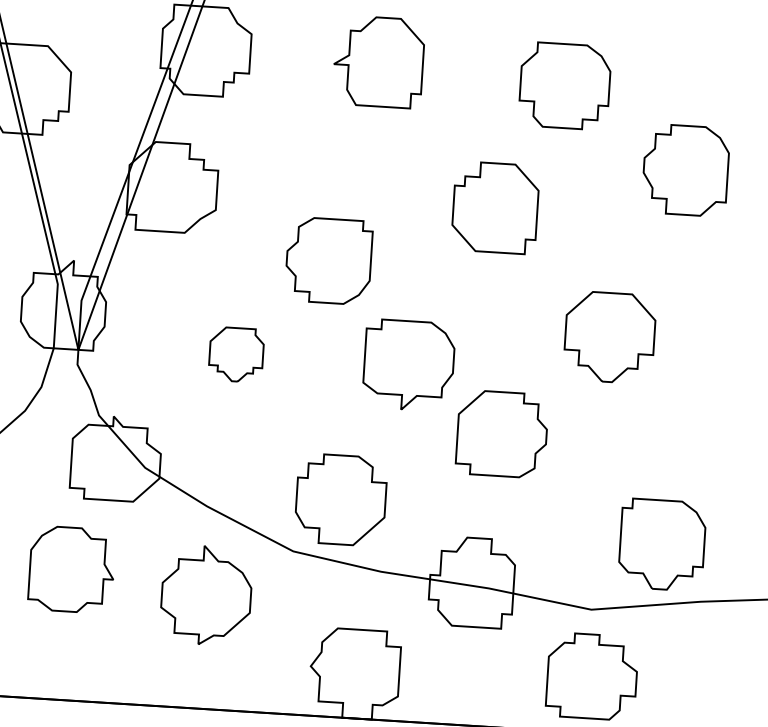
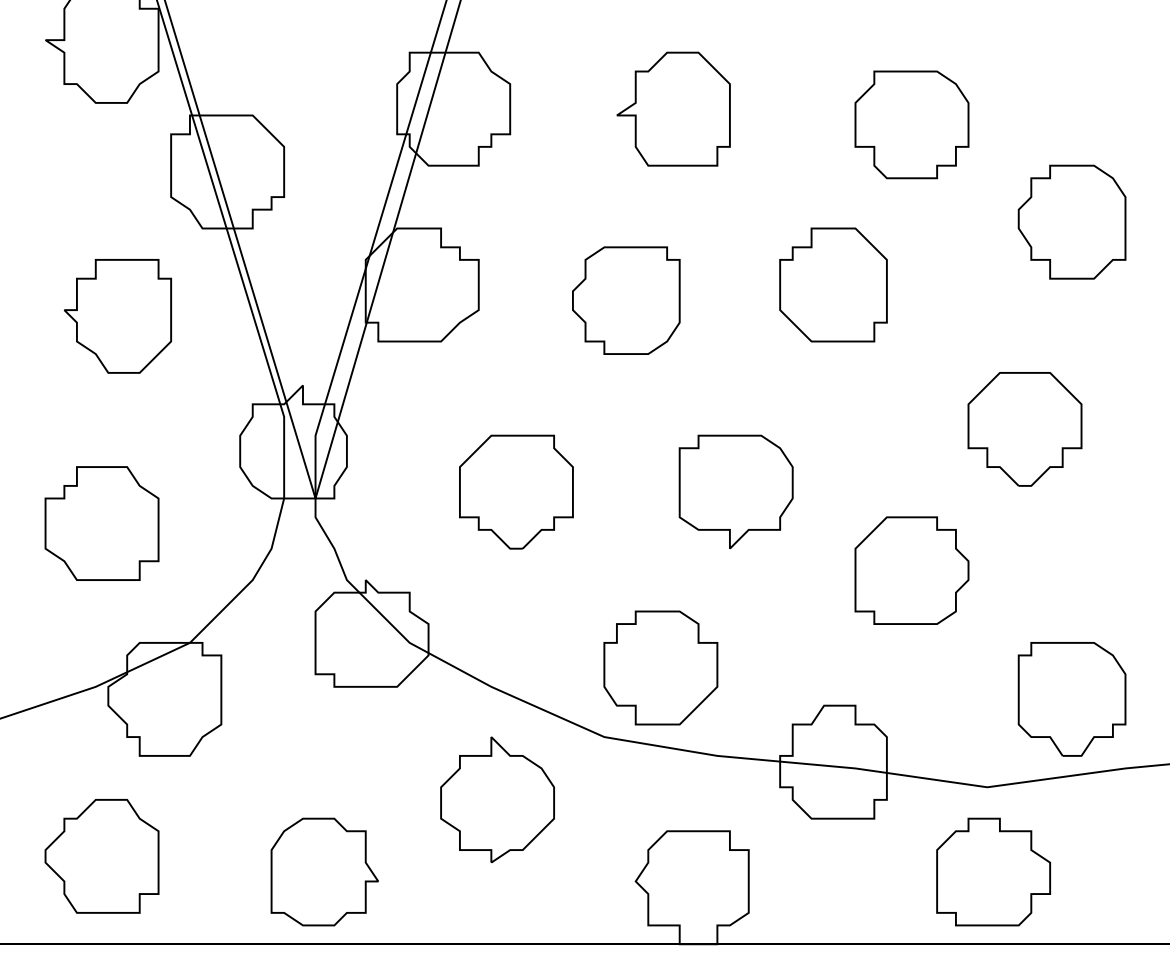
part: (329, 260) -> (626, 300), moved
part: (609, 337) -> (1024, 429), moved
part: (236, 354) -> (516, 491), size x1.67
part: (501, 434) -> (911, 570), moved
part: (71, 569) -> (324, 871), moved

